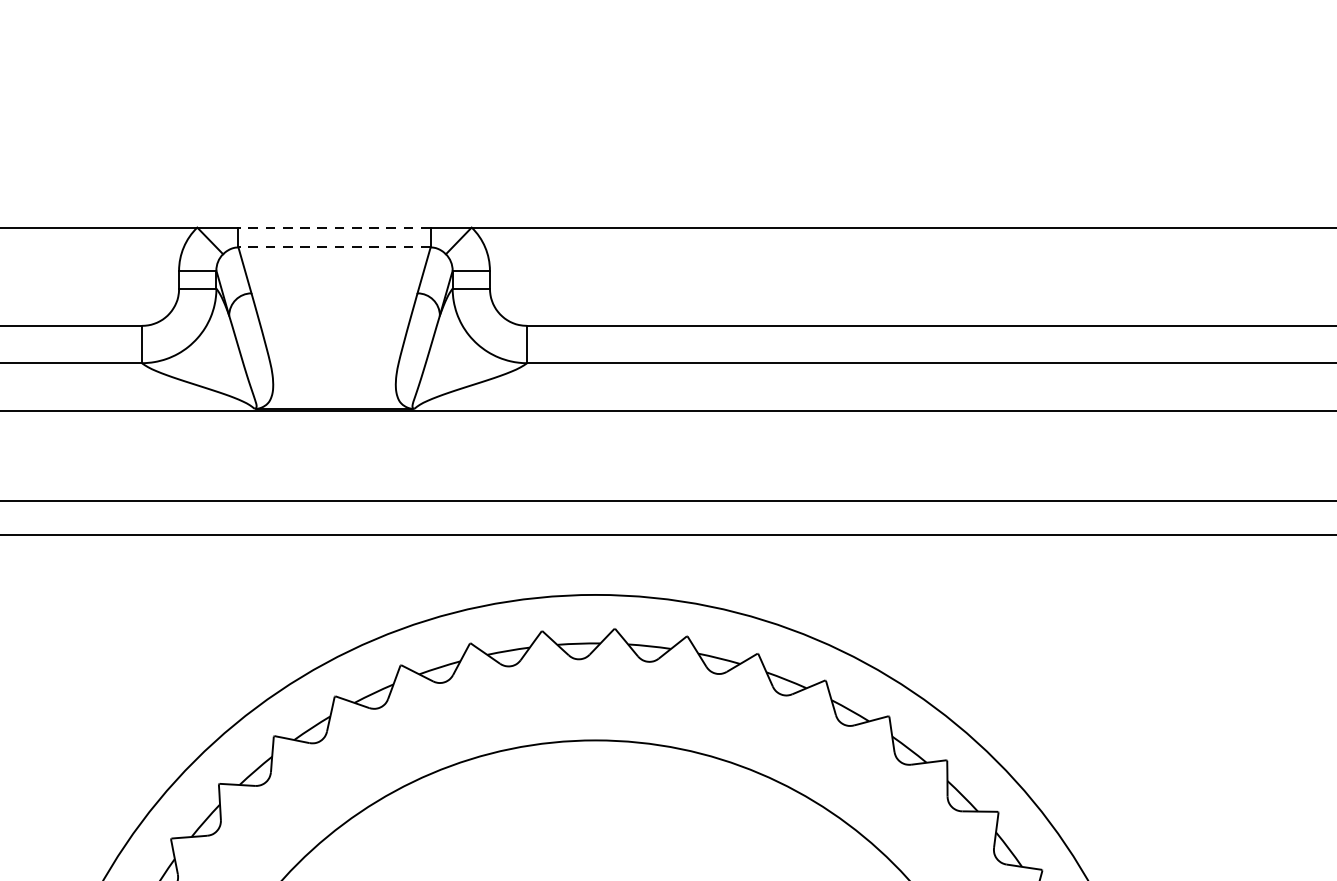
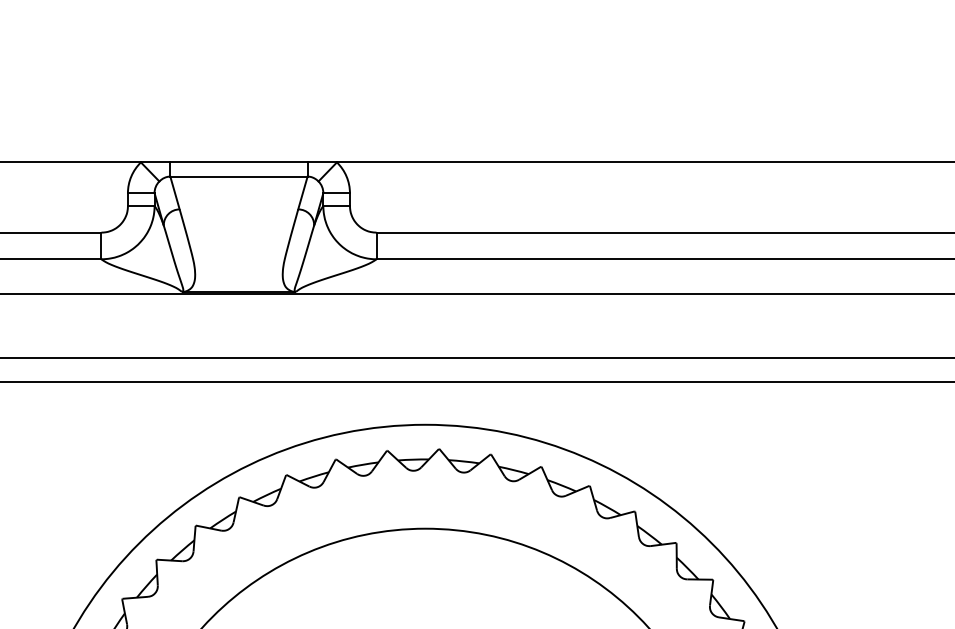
line: (333, 227) -> (238, 162), dashed -> solid
line: (333, 247) -> (238, 176), dashed -> solid

